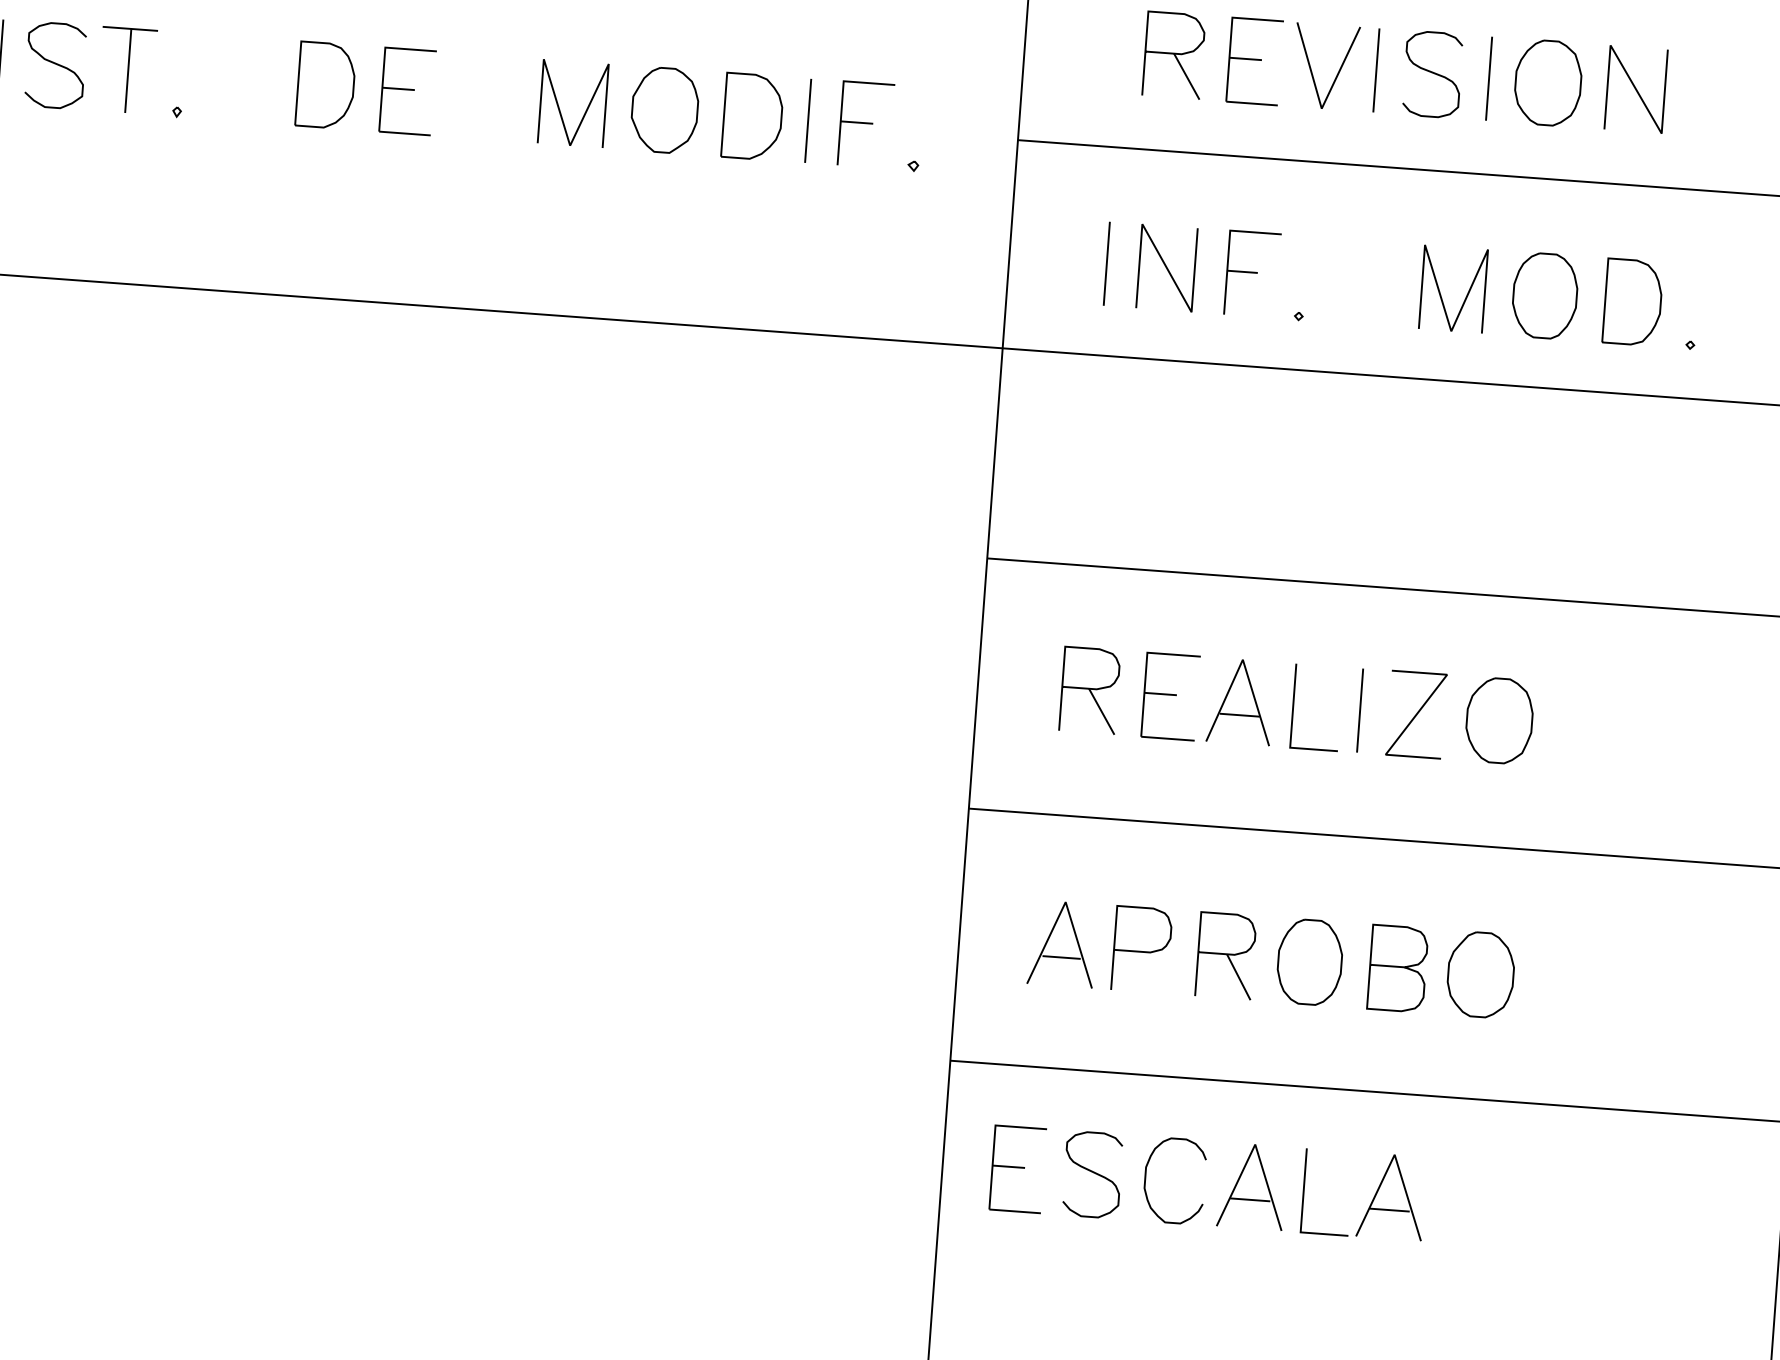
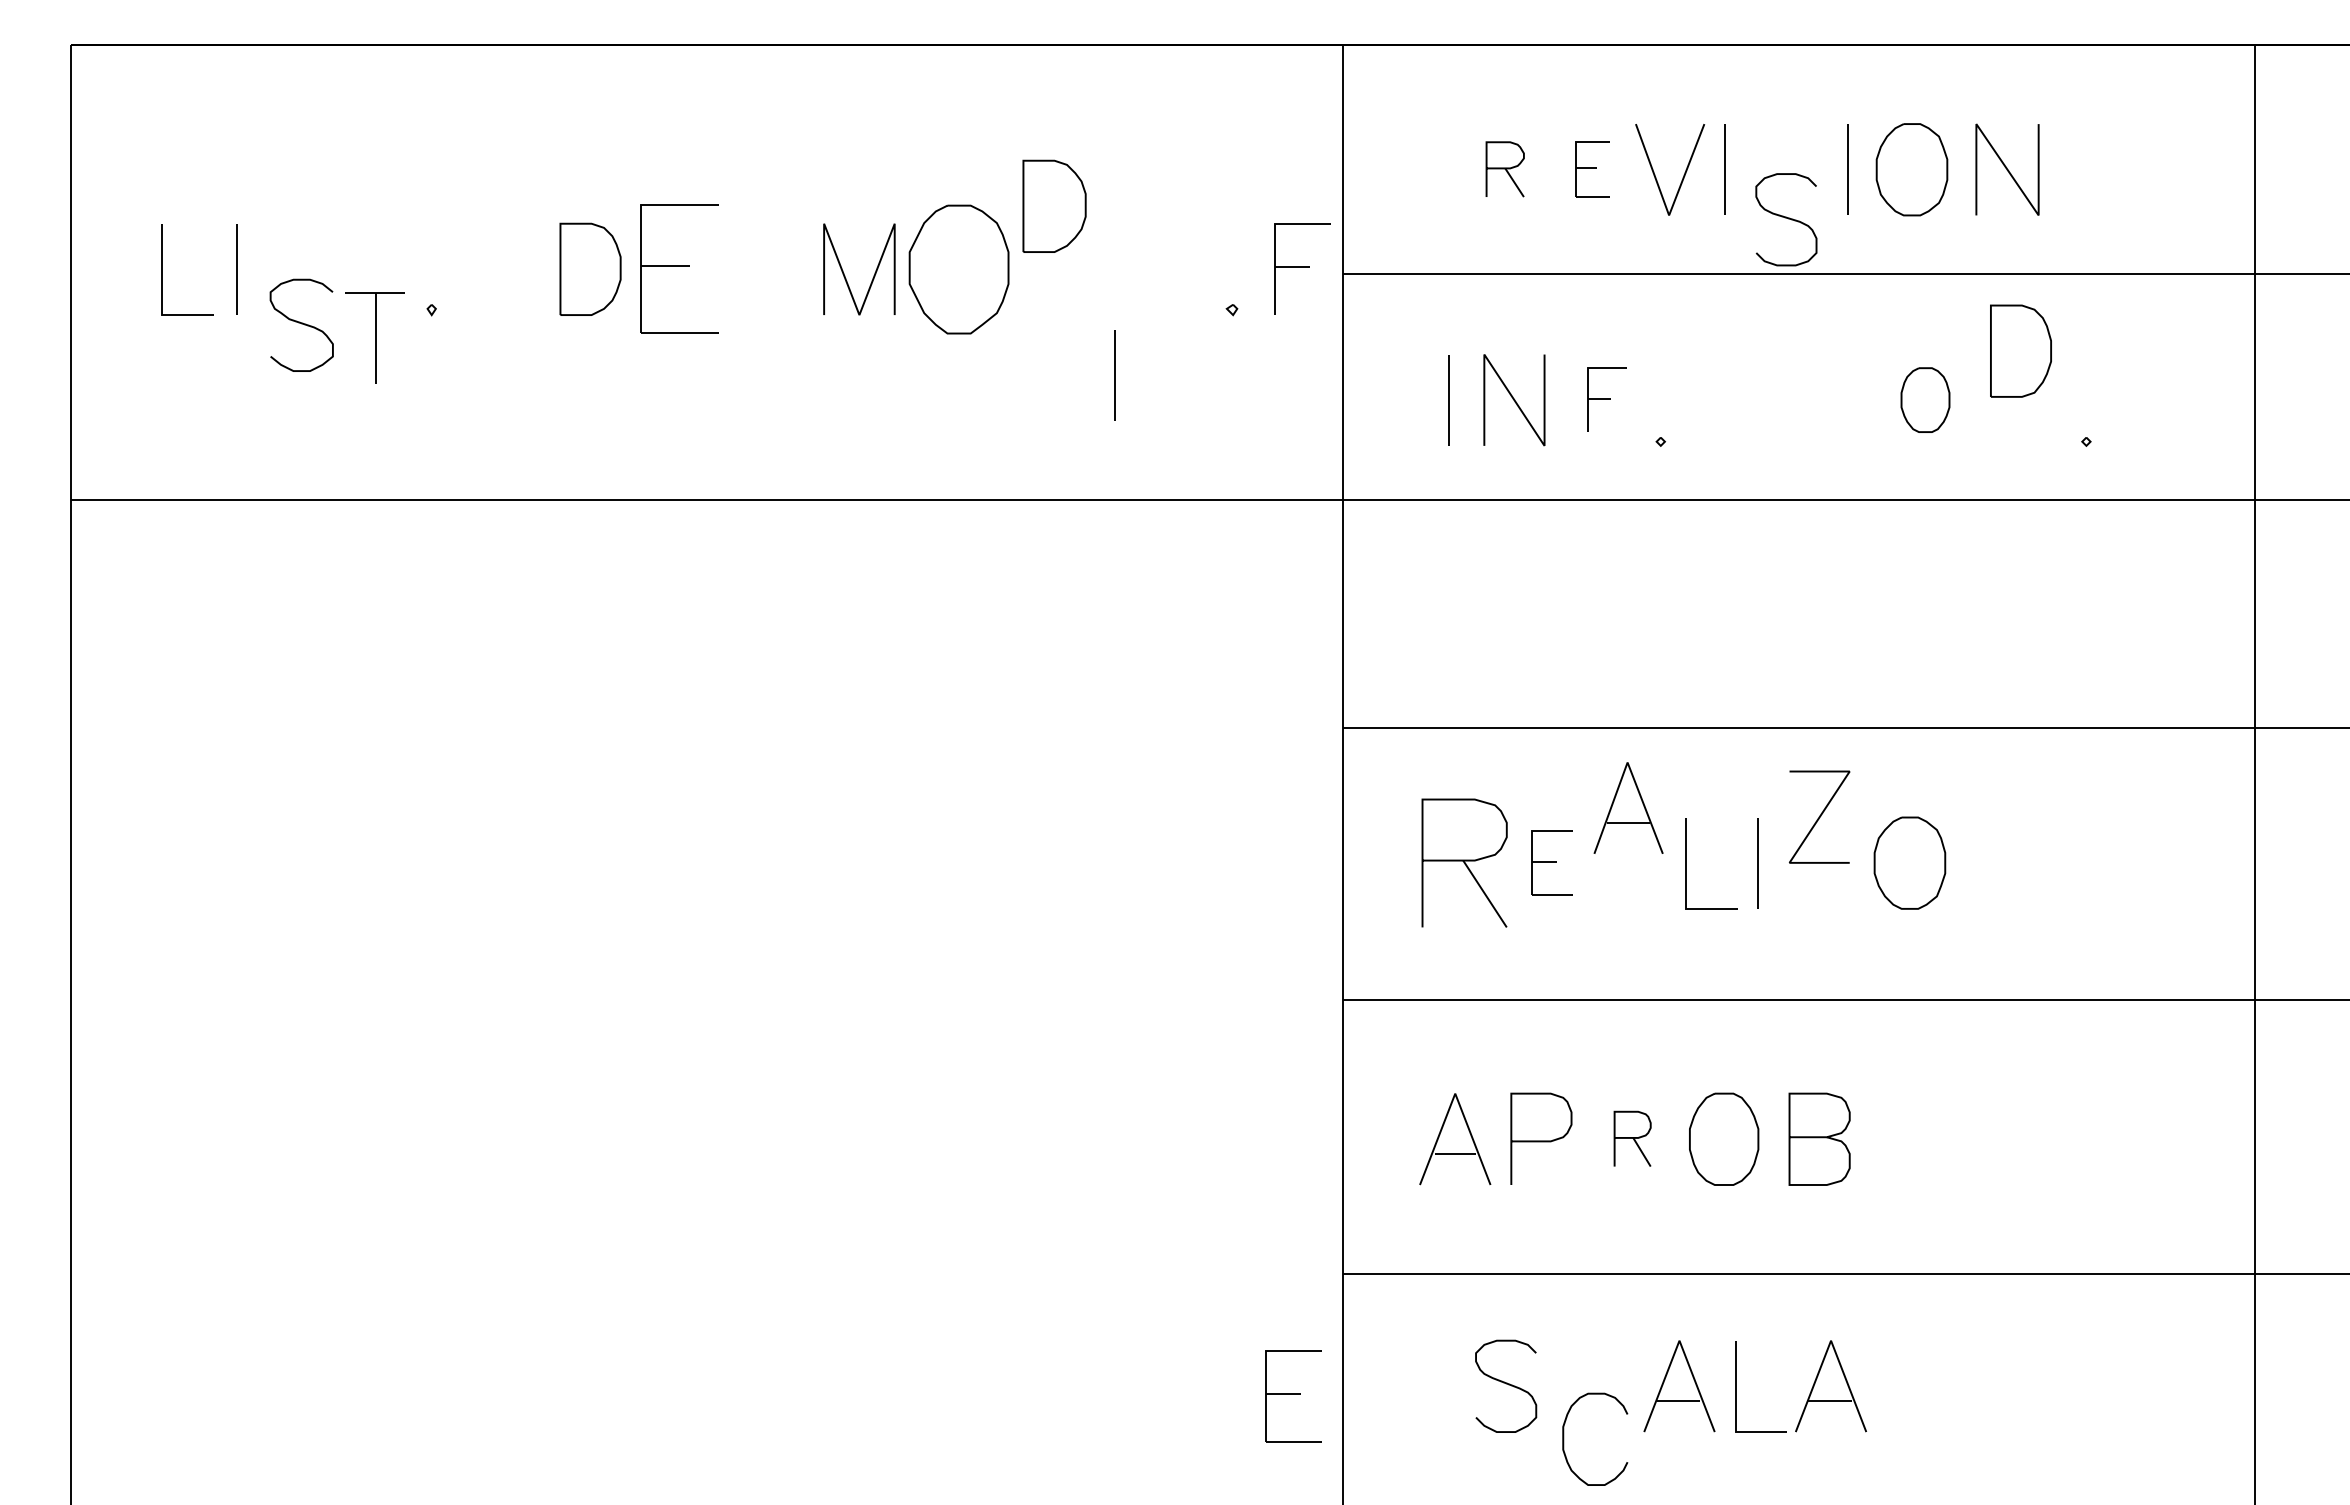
part: (1174, 55) -> (1505, 169), size x0.6
part: (1254, 61) -> (1592, 169), size x0.6
curve: (55, 64) -> (301, 324), moved
part: (127, 70) -> (374, 337), moved
curve: (1432, 73) -> (1786, 218), moved
part: (407, 91) -> (679, 269), size x1.4
part: (664, 109) -> (958, 268), size x1.4
part: (752, 115) -> (1054, 205), moved
line: (807, 120) -> (1114, 375), moved
part: (865, 124) -> (1302, 268), moved
part: (1252, 273) -> (1607, 399), size x0.7
curve: (1440, 293) -> (1812, 405), removed
part: (1545, 295) -> (1925, 399), size x0.7
part: (1632, 301) -> (2020, 350), moved
part: (1089, 690) -> (1464, 862), size x1.4
part: (1170, 696) -> (1552, 863), size x0.7
part: (1240, 701) -> (1628, 807), moved
curve: (1416, 714) -> (1819, 816), moved
part: (1225, 955) -> (1632, 1138), size x0.6
part: (1480, 974) -> (1909, 1138), removed
part: (1017, 1169) -> (1293, 1396), moved
curve: (1146, 1177) -> (1564, 1438), moved

